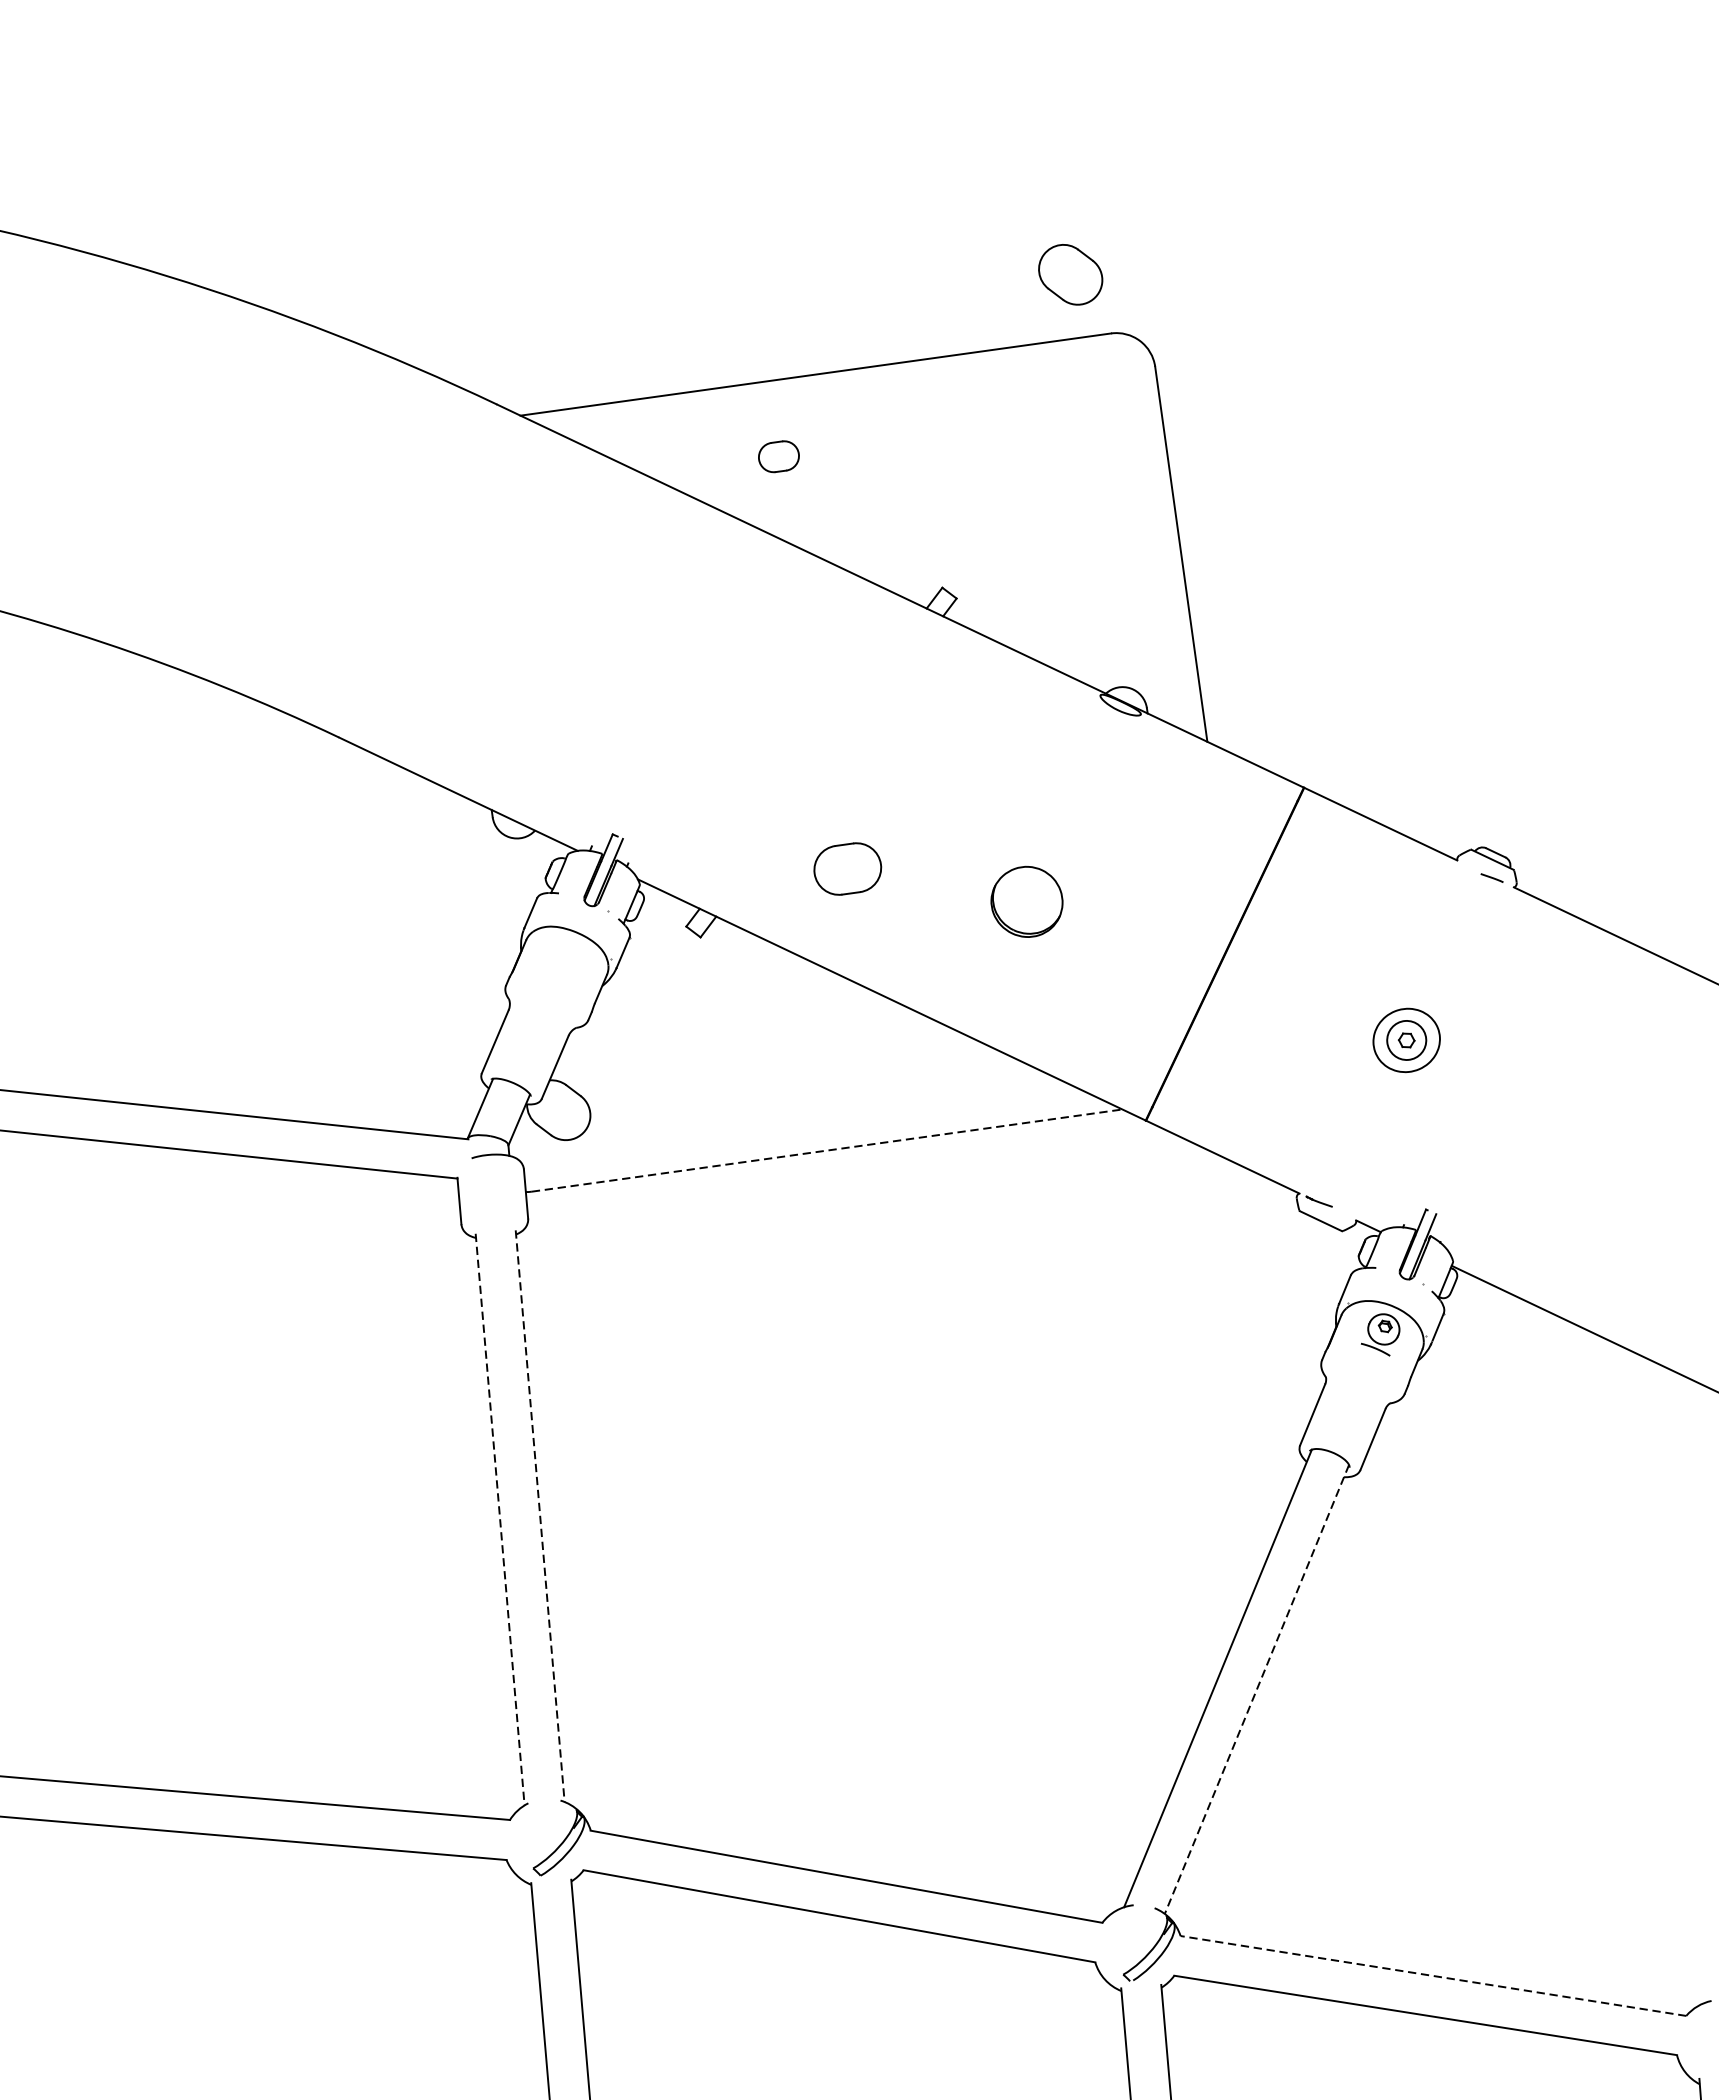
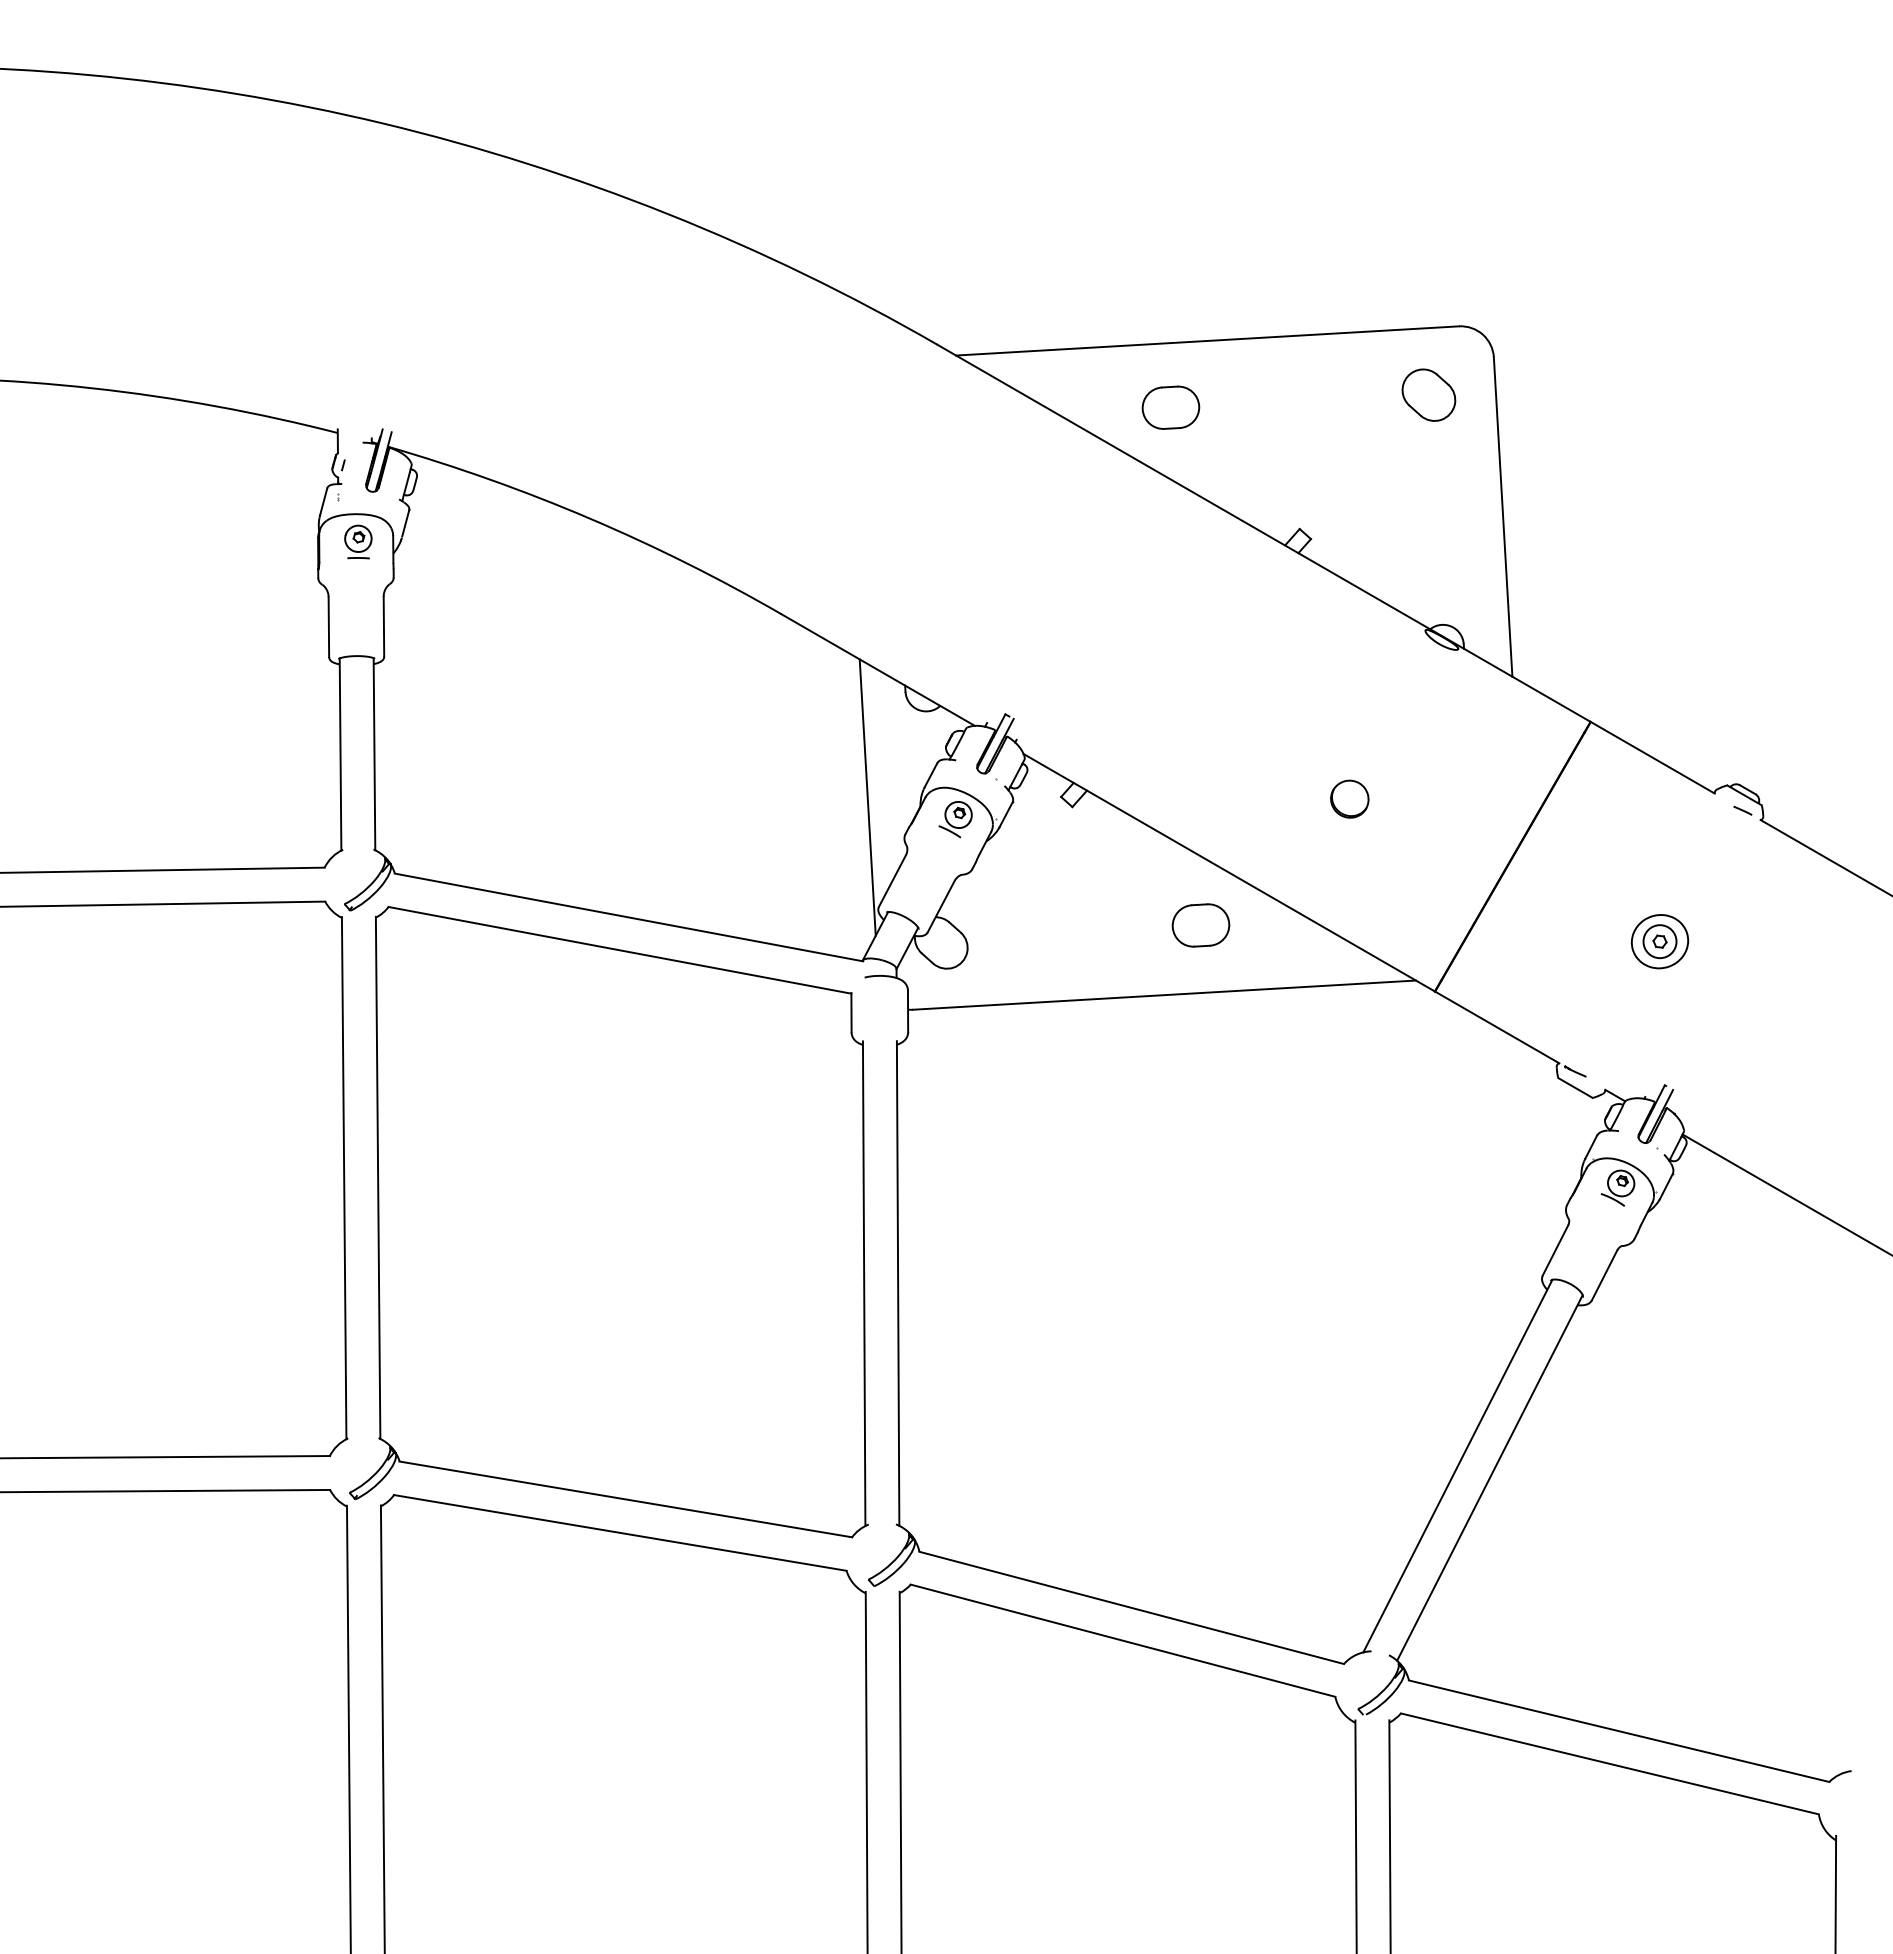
part: (1070, 273) -> (1428, 394), moved
part: (778, 456) -> (1170, 407), size x1.67
part: (847, 869) -> (1200, 925), moved
part: (1026, 900) -> (1349, 798), size x0.62
line: (457, 945) -> (867, 797), added
part: (563, 963) -> (955, 819), added
line: (827, 1151) -> (1164, 995), dashed -> solid
line: (540, 1517) -> (898, 1284), dashed -> solid
line: (500, 1520) -> (864, 1284), dashed -> solid
line: (1256, 1688) -> (1489, 1477), dashed -> solid
line: (1432, 1976) -> (1618, 1731), dashed -> solid

